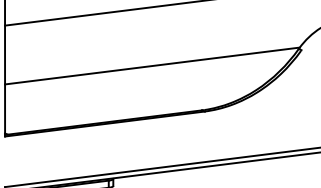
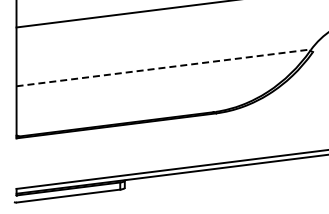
line: (153, 65) -> (164, 67), solid -> dashed

